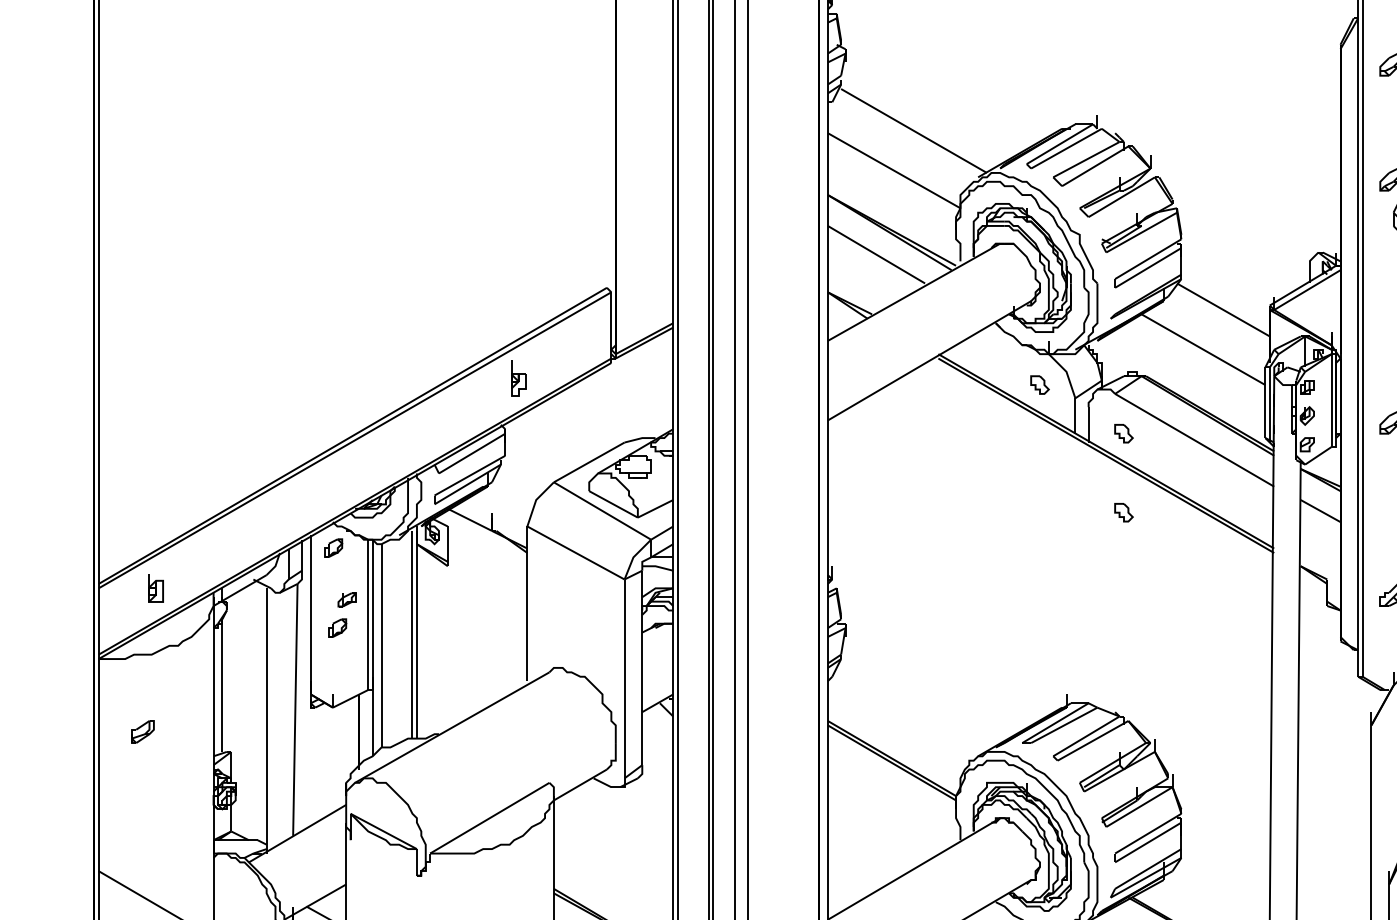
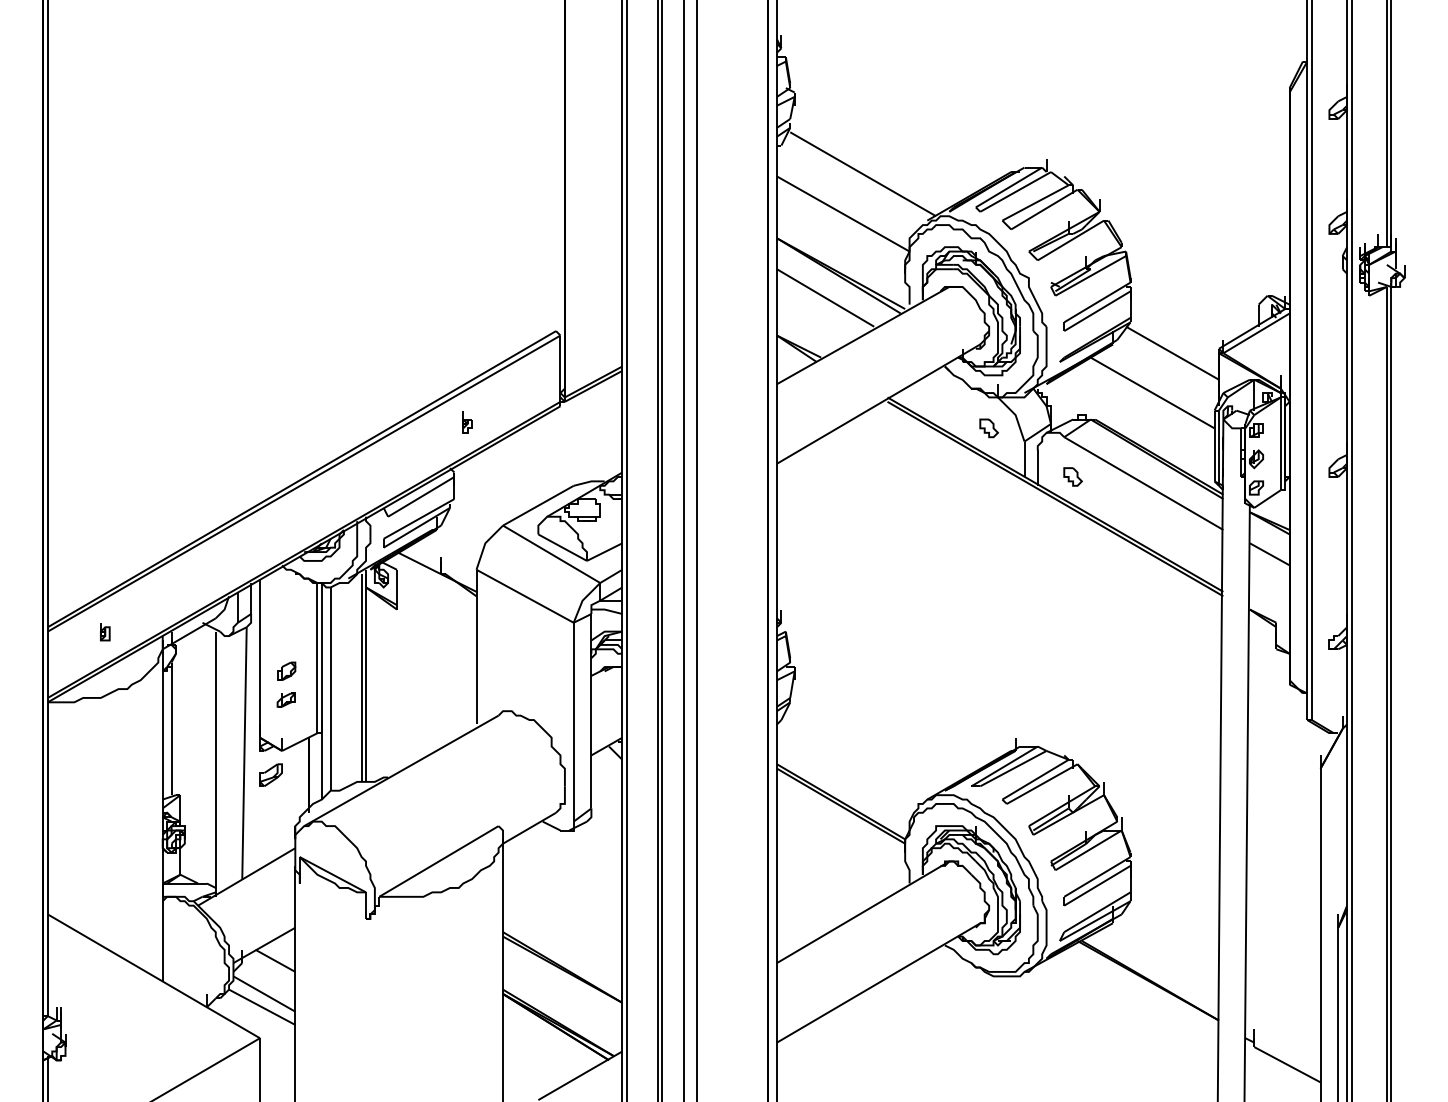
part: (518, 379) -> (467, 422), size x0.62
part: (1123, 512) -> (1072, 555), removed
part: (333, 547) -> (282, 590), removed
part: (156, 589) -> (105, 632), size x0.62
part: (346, 599) -> (285, 699), moved
part: (142, 731) -> (270, 774), moved

